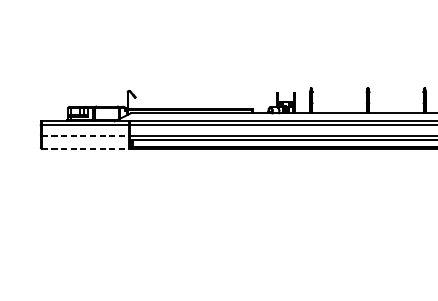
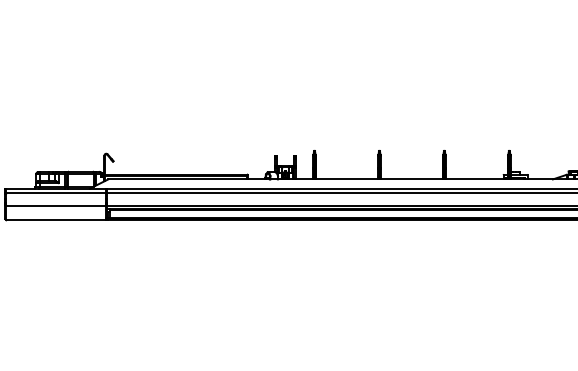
line: (85, 136) -> (56, 205), dashed -> solid
line: (85, 149) -> (56, 220), dashed -> solid

